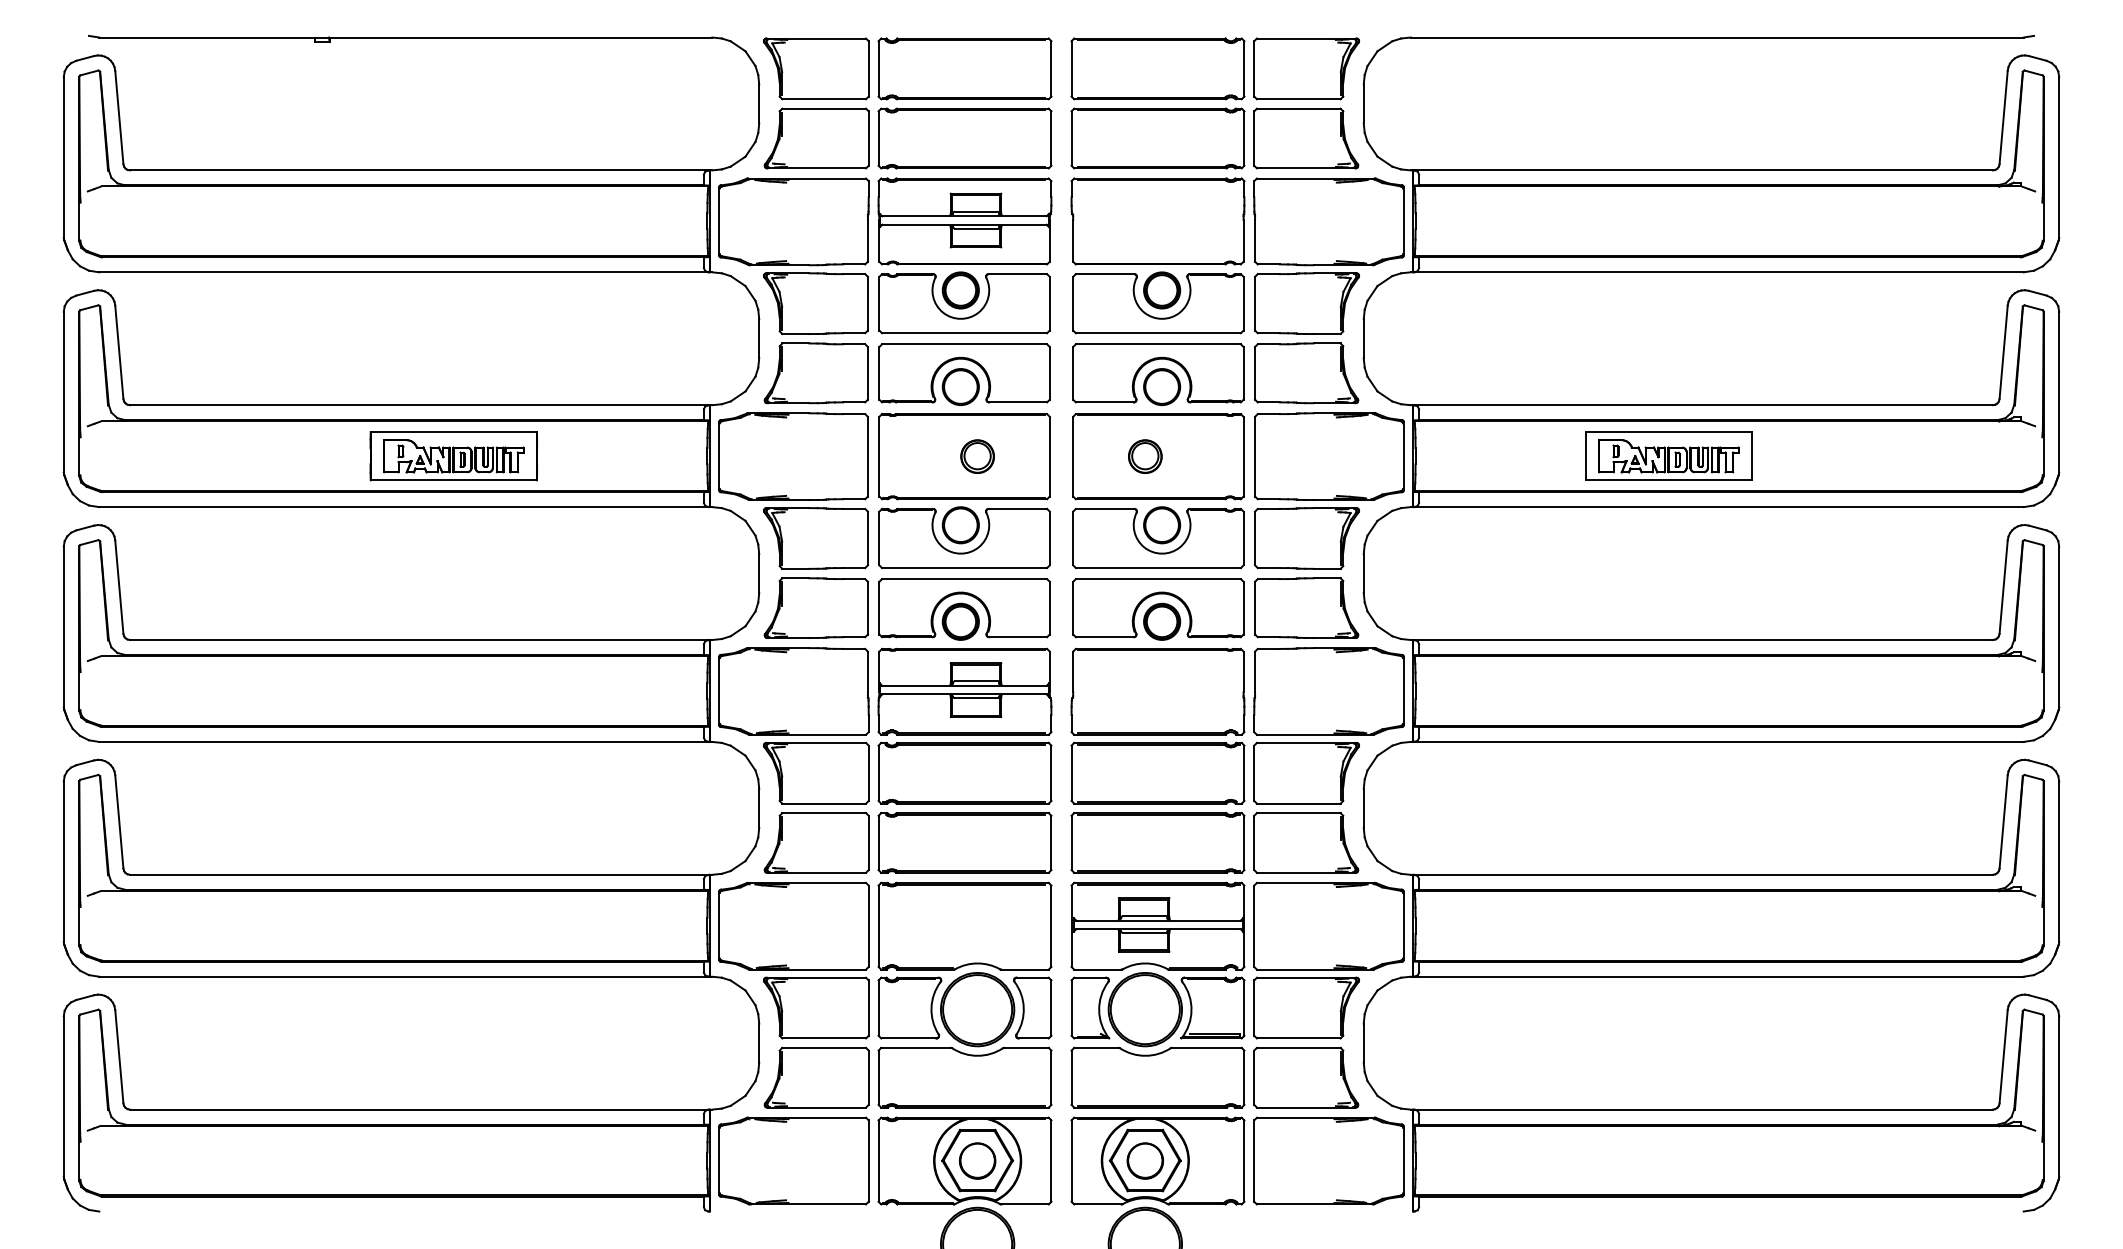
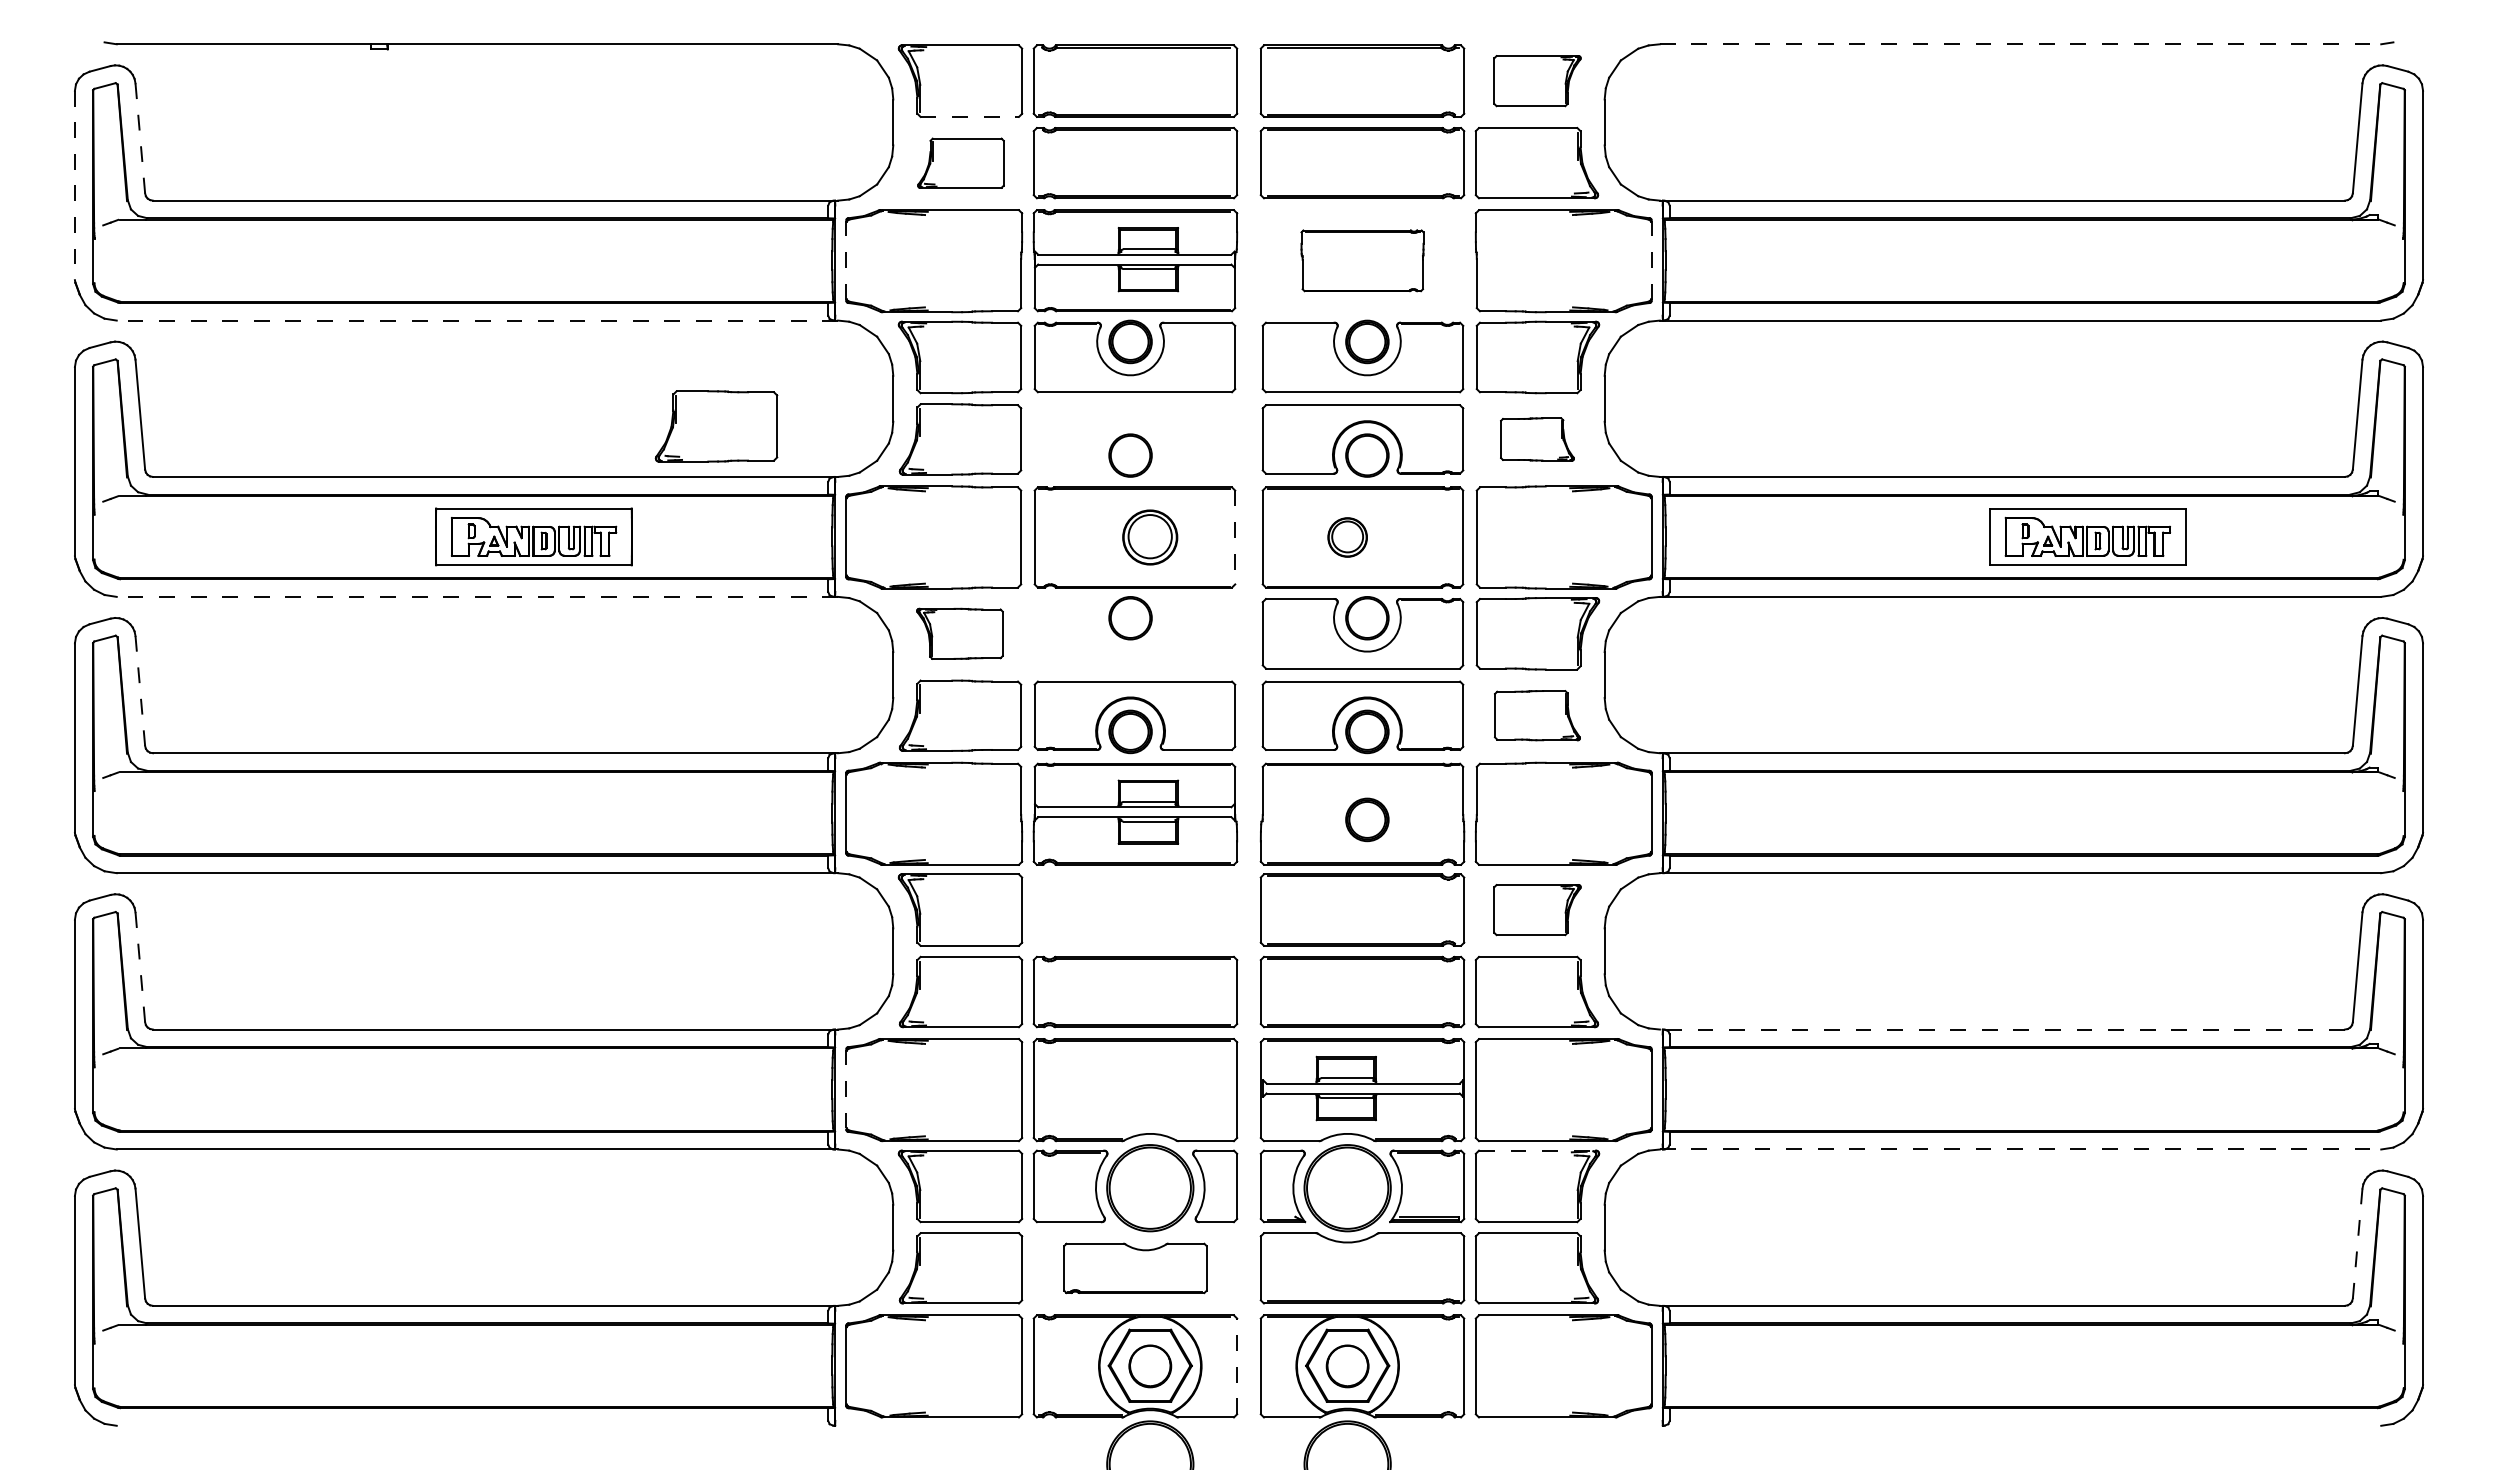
line: (1717, 37) -> (2020, 44), solid -> dashed
part: (1306, 68) -> (1537, 80), size x0.7
line: (824, 98) -> (970, 116), solid -> dashed
line: (119, 116) -> (140, 137), solid -> dashed
part: (816, 138) -> (960, 163), size x0.7
line: (63, 157) -> (74, 185), solid -> dashed
part: (1157, 221) -> (1362, 260), size x0.6
line: (719, 222) -> (846, 261), solid -> dashed
line: (1403, 222) -> (1651, 261), solid -> dashed
line: (405, 272) -> (477, 320), solid -> dashed
part: (967, 360) -> (1138, 424), removed
part: (608, 362) -> (716, 426), added
part: (1306, 373) -> (1537, 439), size x0.6
part: (1668, 455) -> (2087, 536), moved
part: (977, 456) -> (1150, 537), size x1.4
line: (1050, 456) -> (1235, 537), solid -> dashed
line: (405, 506) -> (477, 596), solid -> dashed
part: (815, 538) -> (959, 633), size x0.7
part: (967, 551) -> (1138, 649), removed
line: (119, 586) -> (140, 690), solid -> dashed
part: (1306, 607) -> (1537, 715), size x0.7
part: (1162, 696) -> (1367, 819), added
part: (965, 772) -> (1135, 909), removed
part: (1306, 772) -> (1537, 909), size x0.7
line: (119, 821) -> (140, 966), solid -> dashed
line: (1701, 874) -> (2002, 1029), solid -> dashed
line: (719, 926) -> (846, 1090), solid -> dashed
line: (1717, 976) -> (2020, 1149), solid -> dashed
line: (1306, 977) -> (1537, 1150), solid -> dashed
line: (2003, 1056) -> (2357, 1243), solid -> dashed
part: (965, 1077) -> (1135, 1268), size x0.7
line: (1051, 1161) -> (1237, 1366), solid -> dashed

